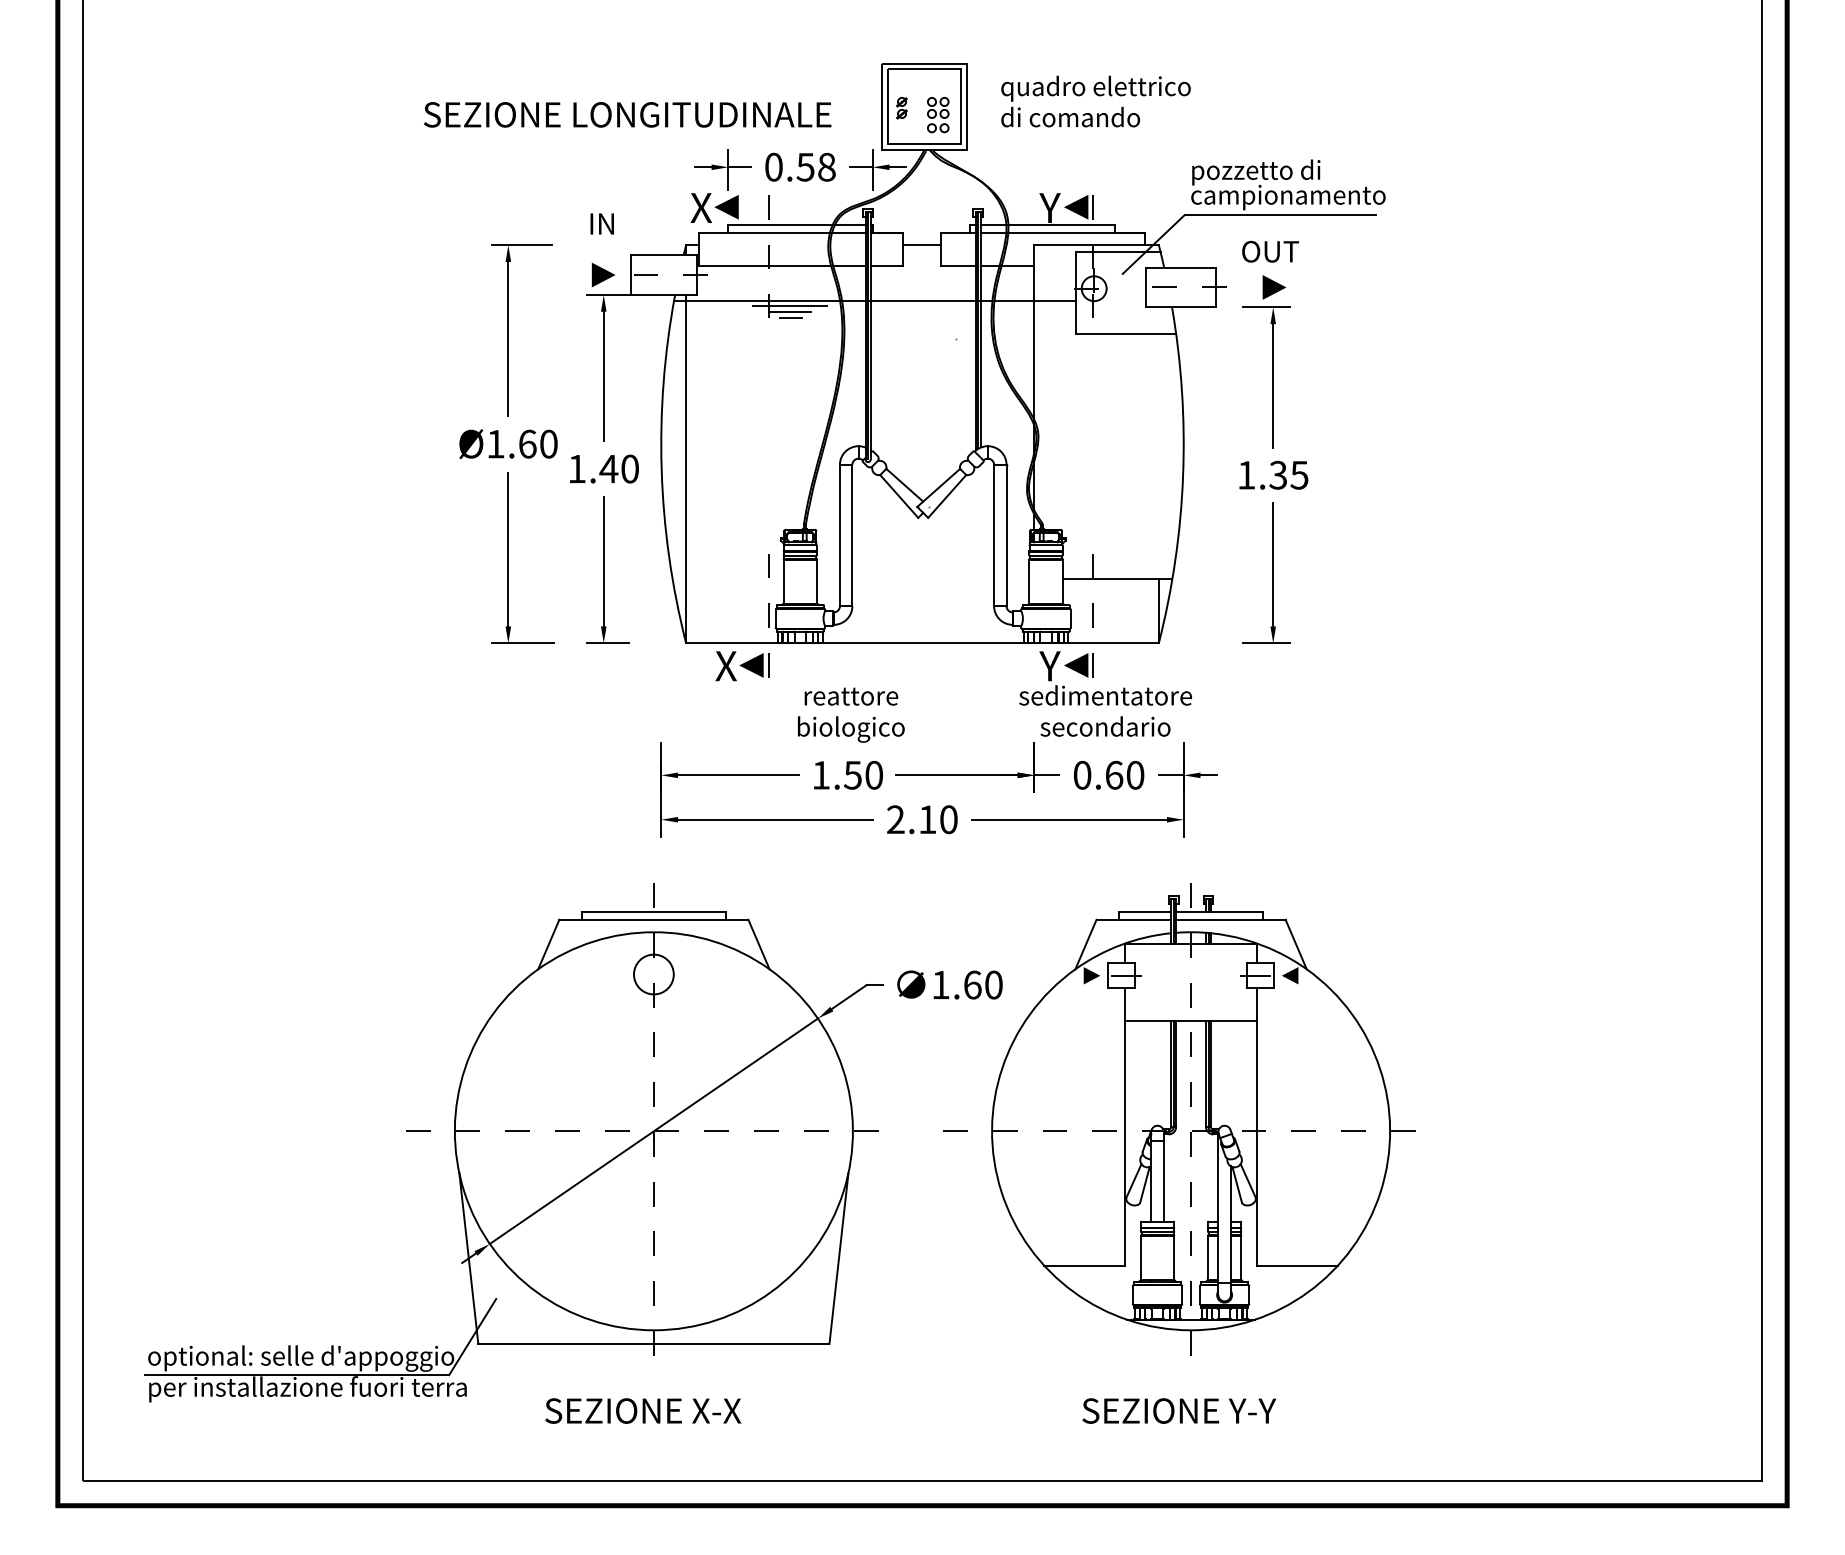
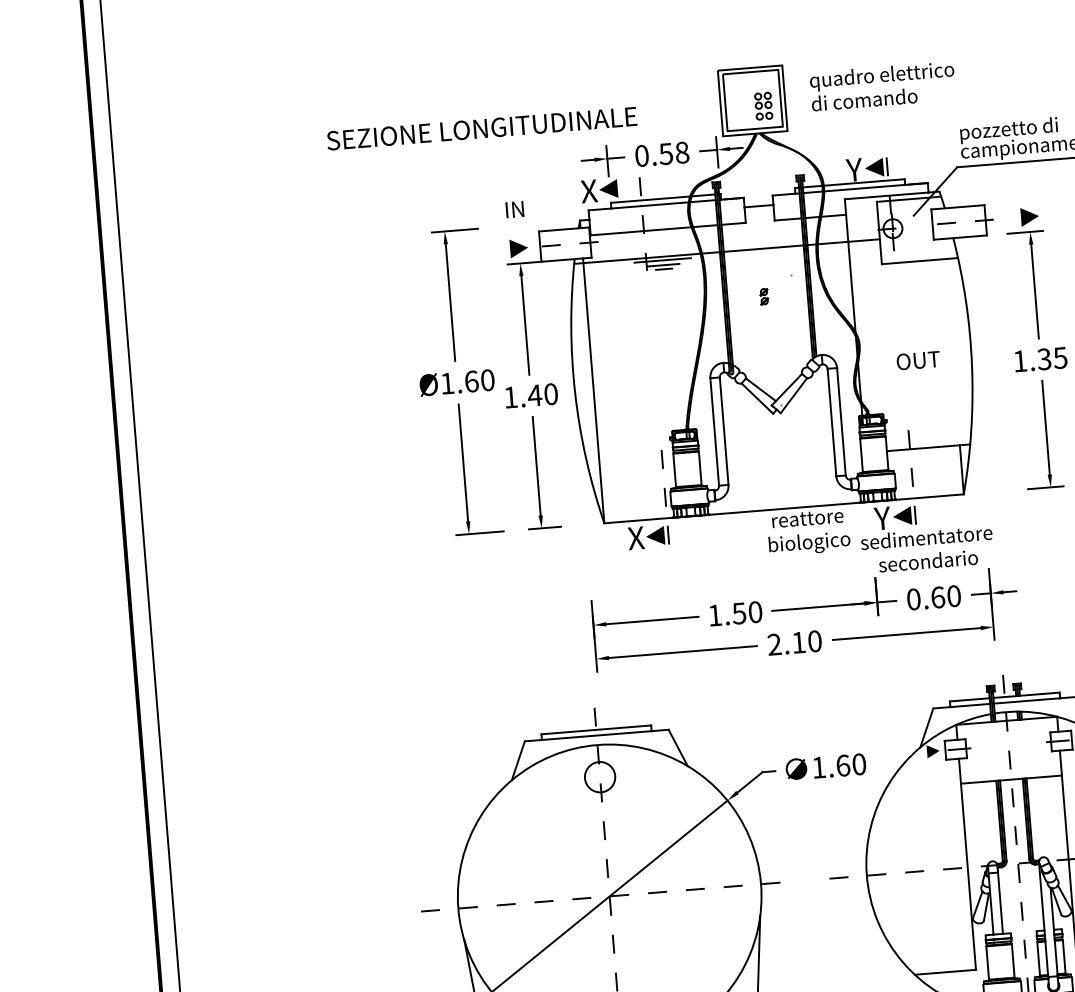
part: (901, 108) -> (763, 297), moved
text: (627, 114) -> (481, 128), moved
text: (1270, 251) -> (918, 360), moved
text: (851, 714) -> (808, 532), moved

